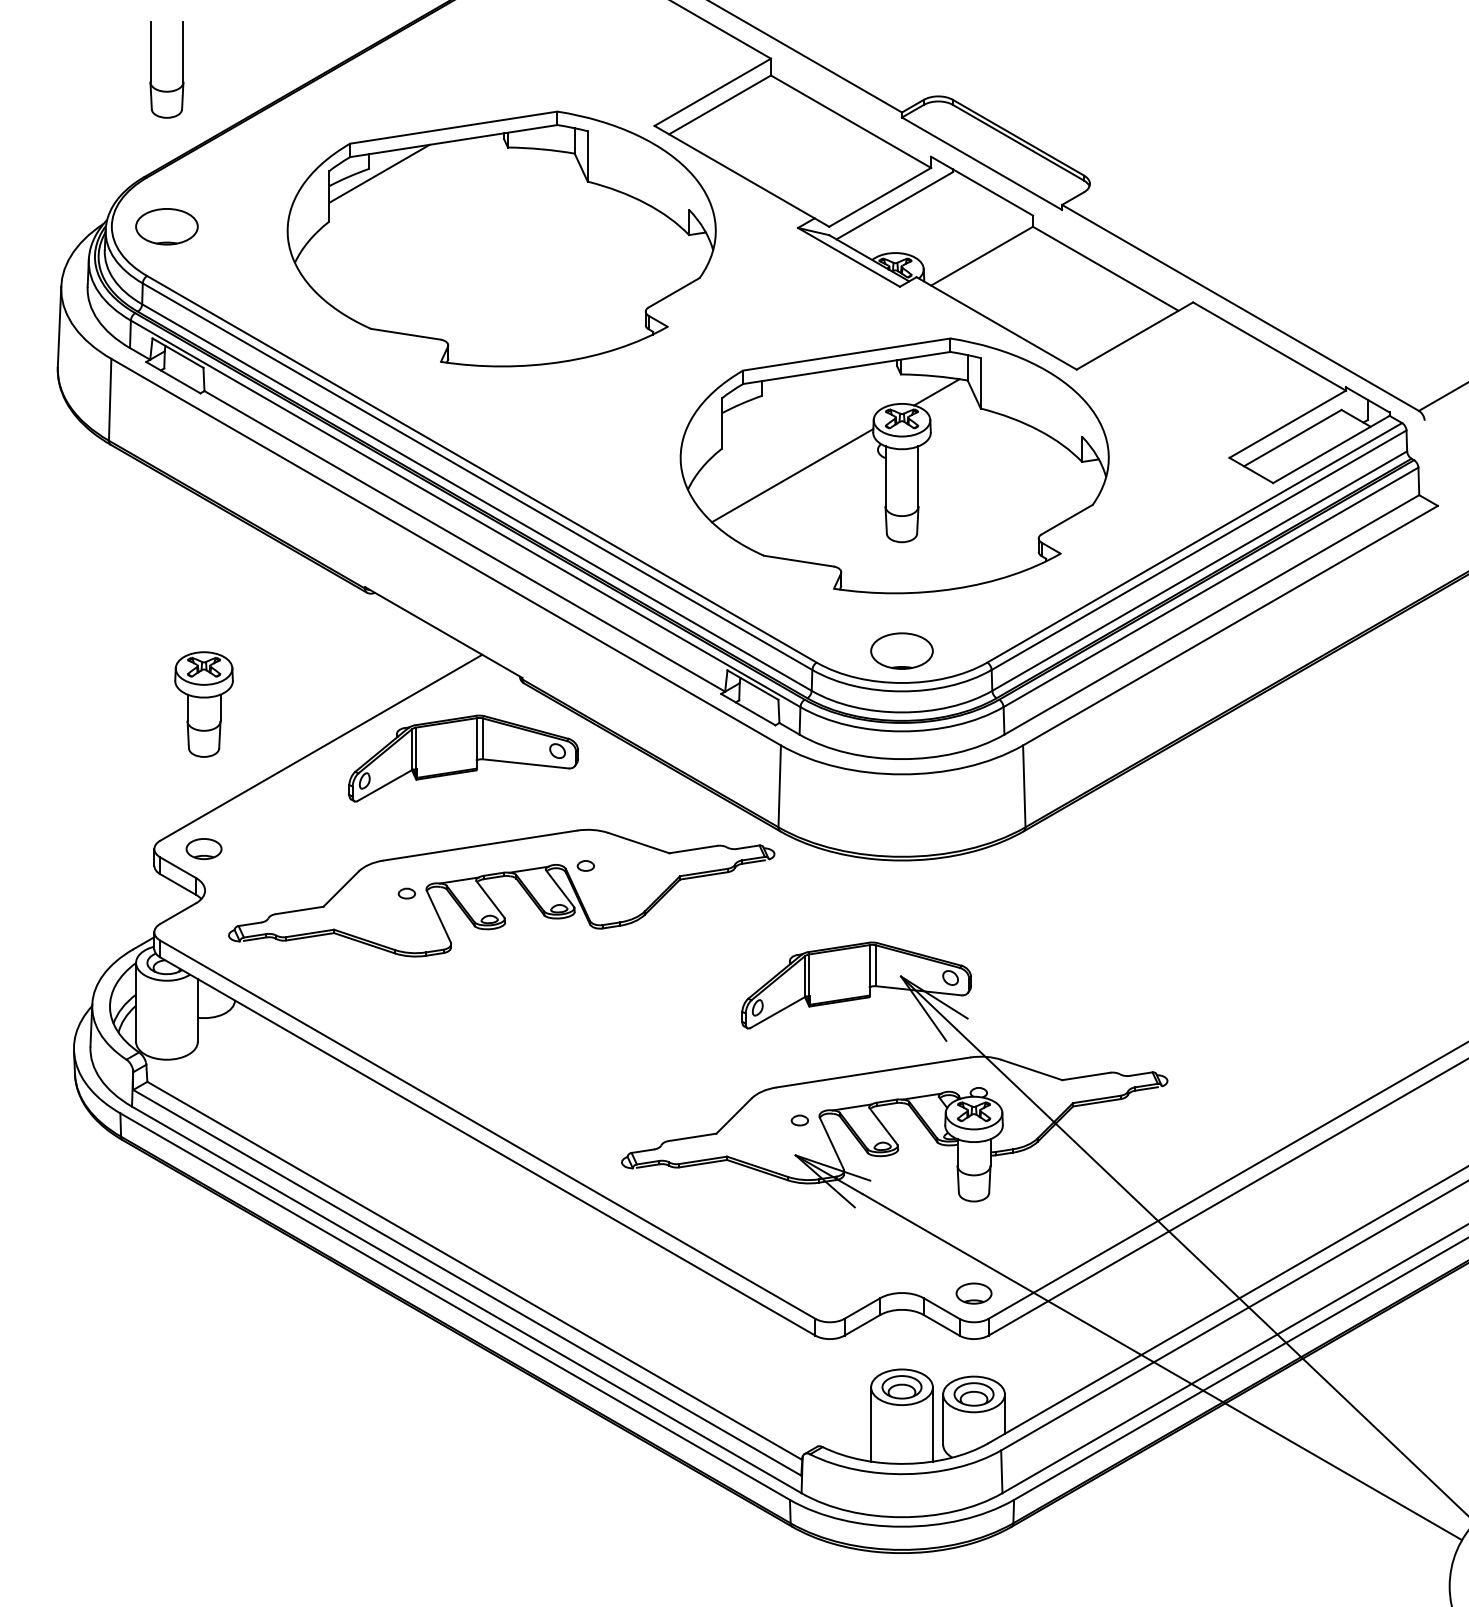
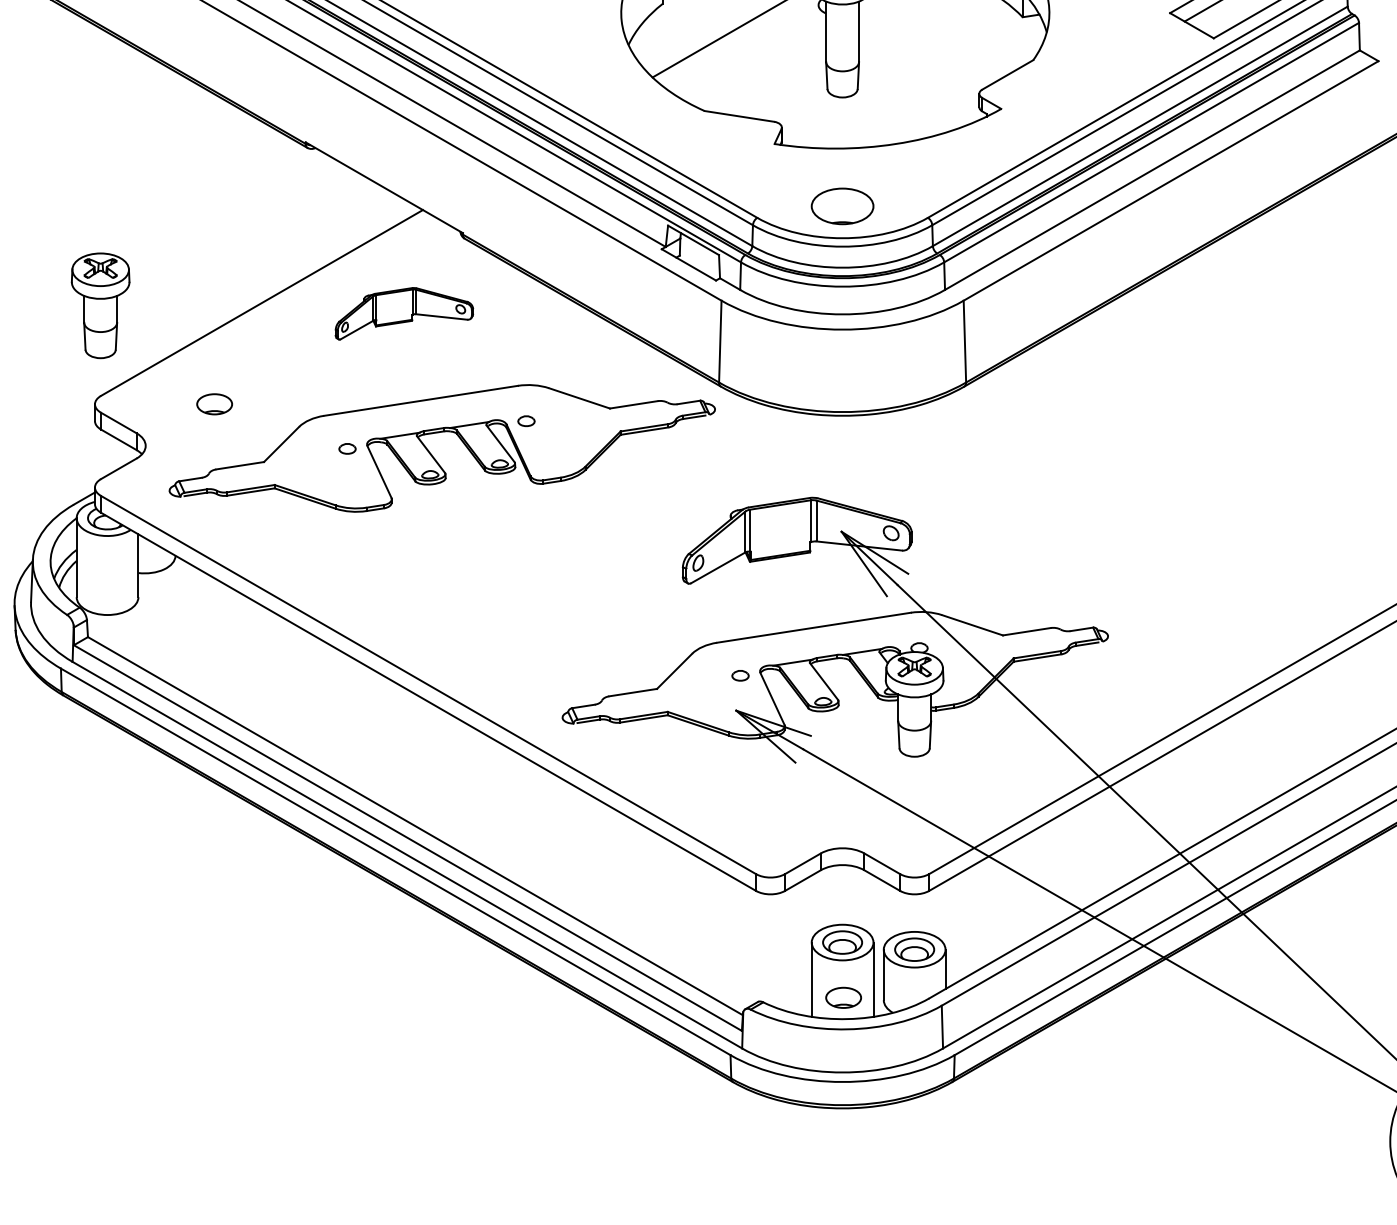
part: (203, 704) -> (100, 305), moved
part: (463, 758) -> (404, 313), size x0.6
part: (203, 849) -> (214, 404), moved
part: (973, 1293) -> (843, 997), moved

